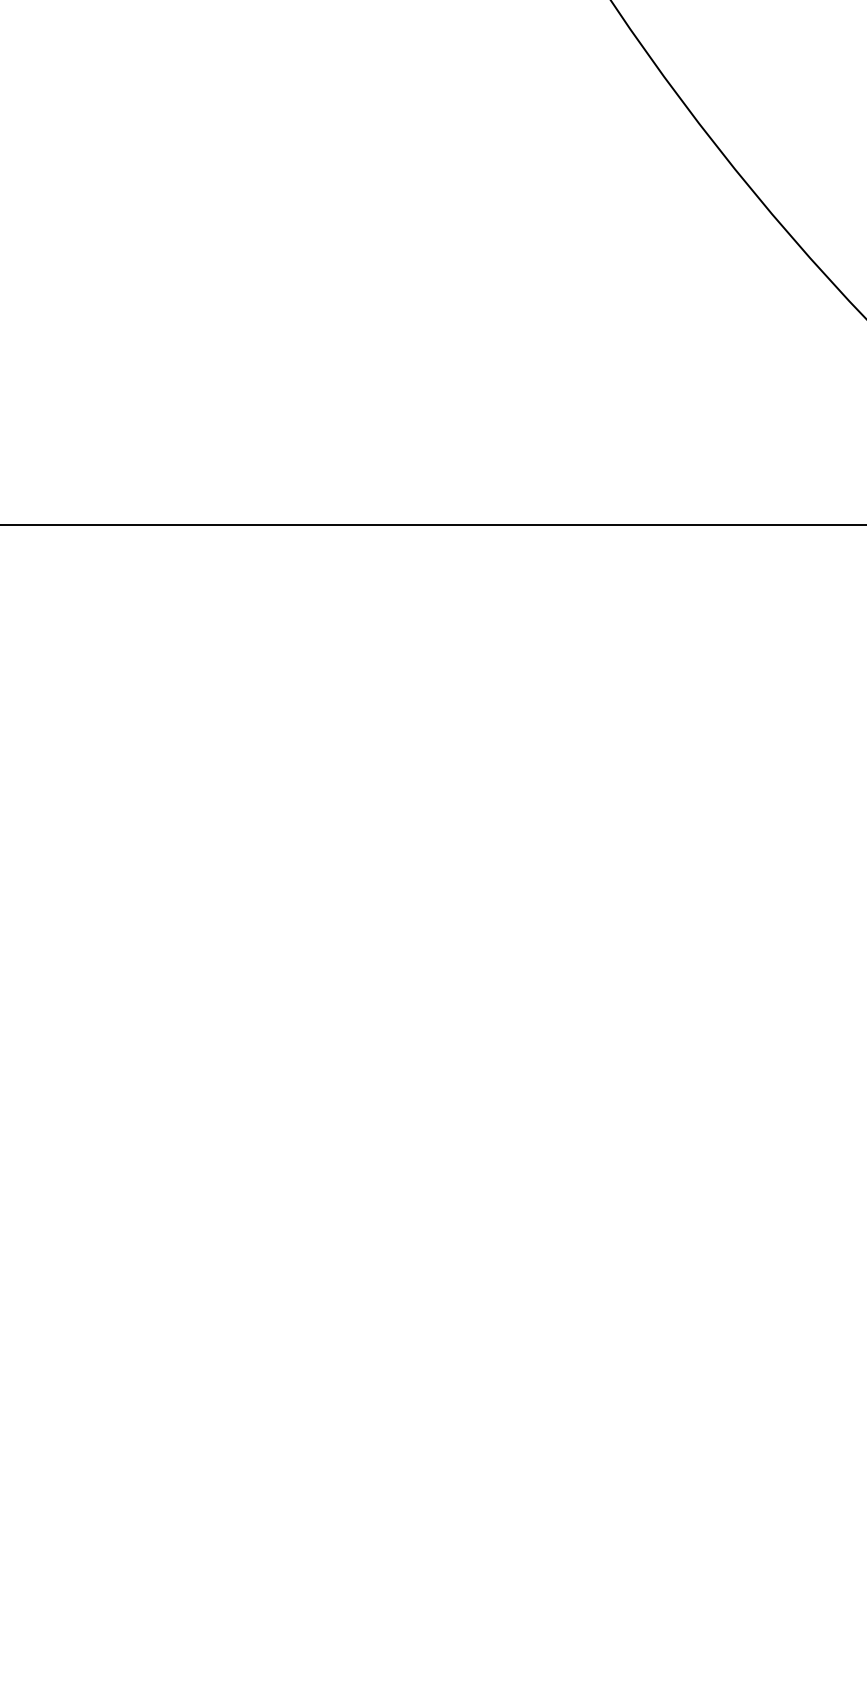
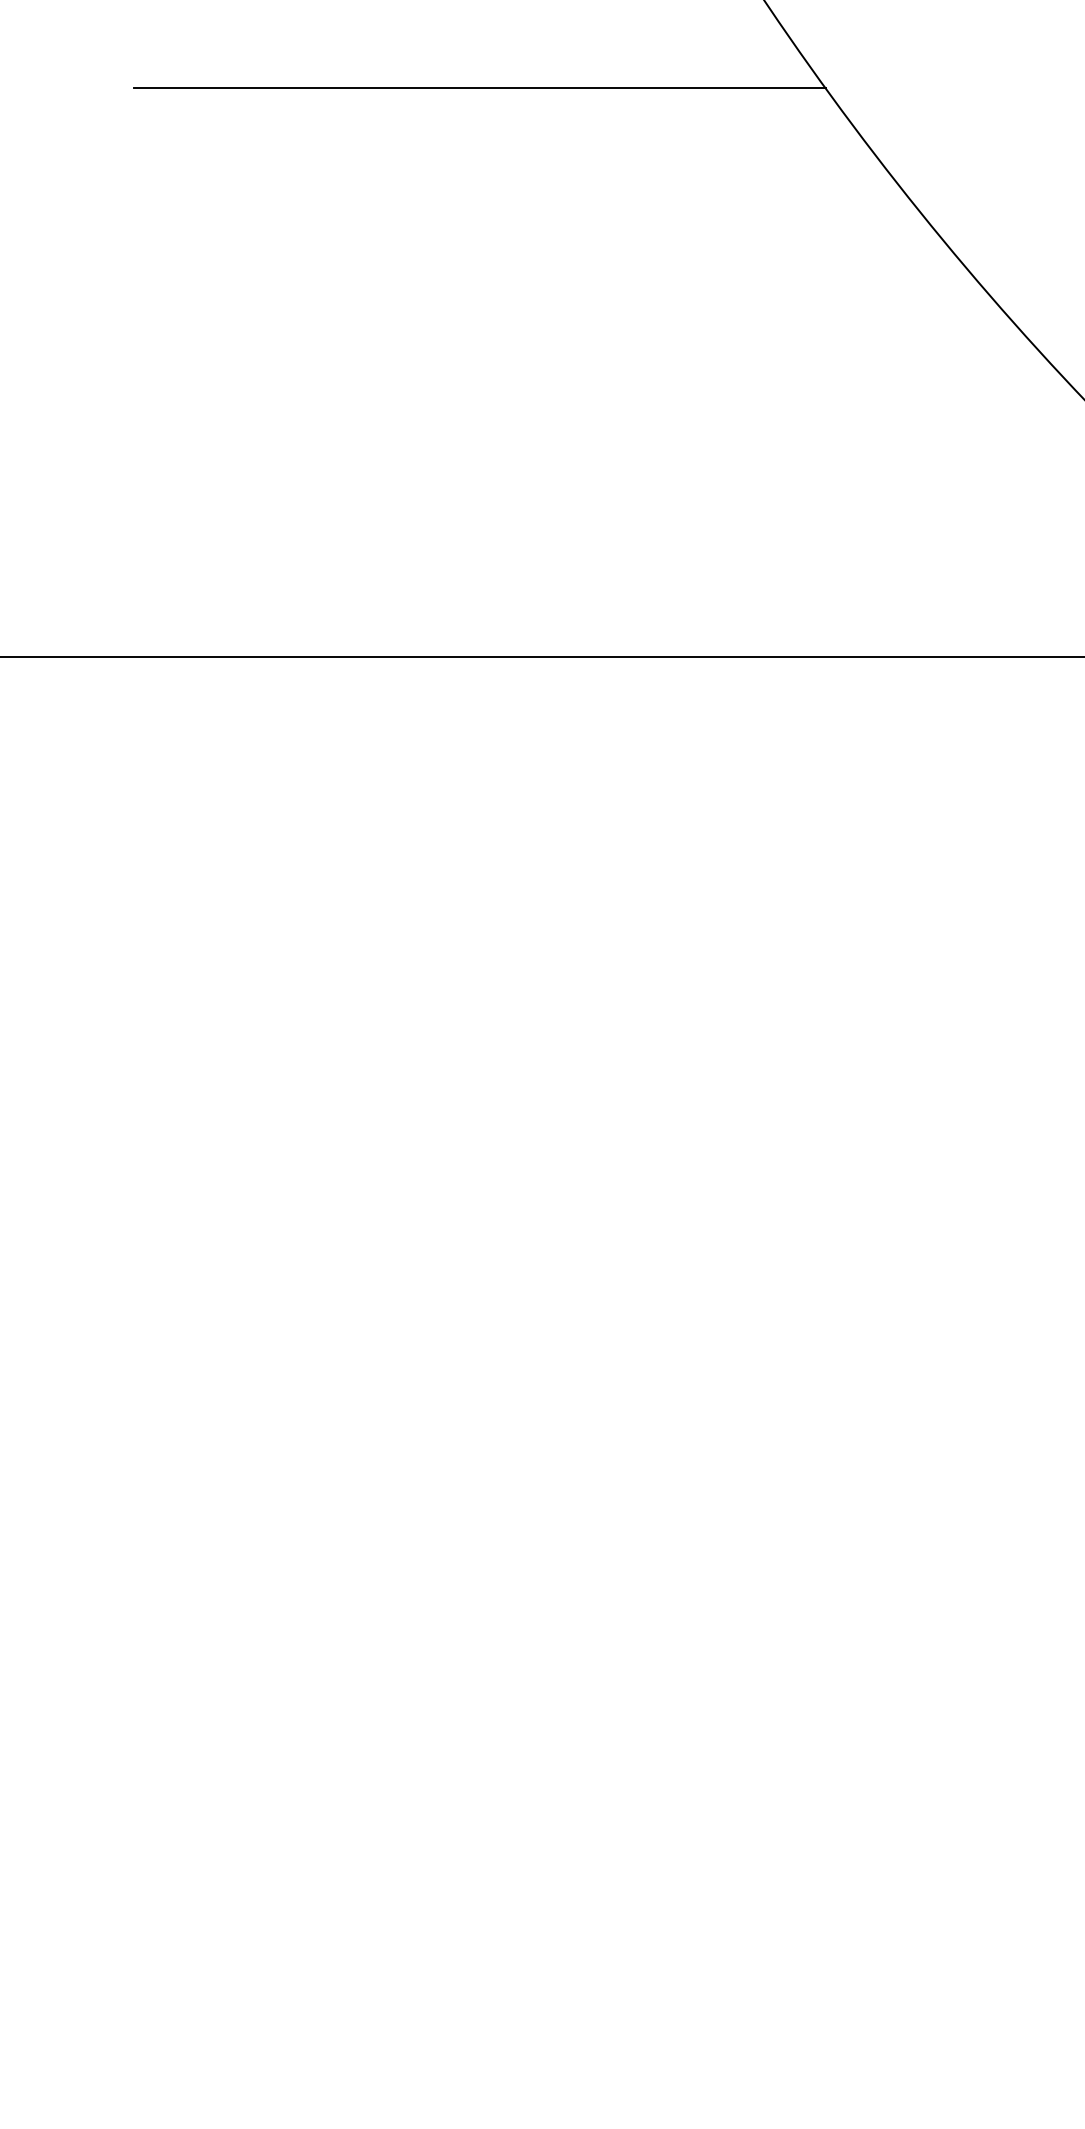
line: (382, 70) -> (478, 88), added

